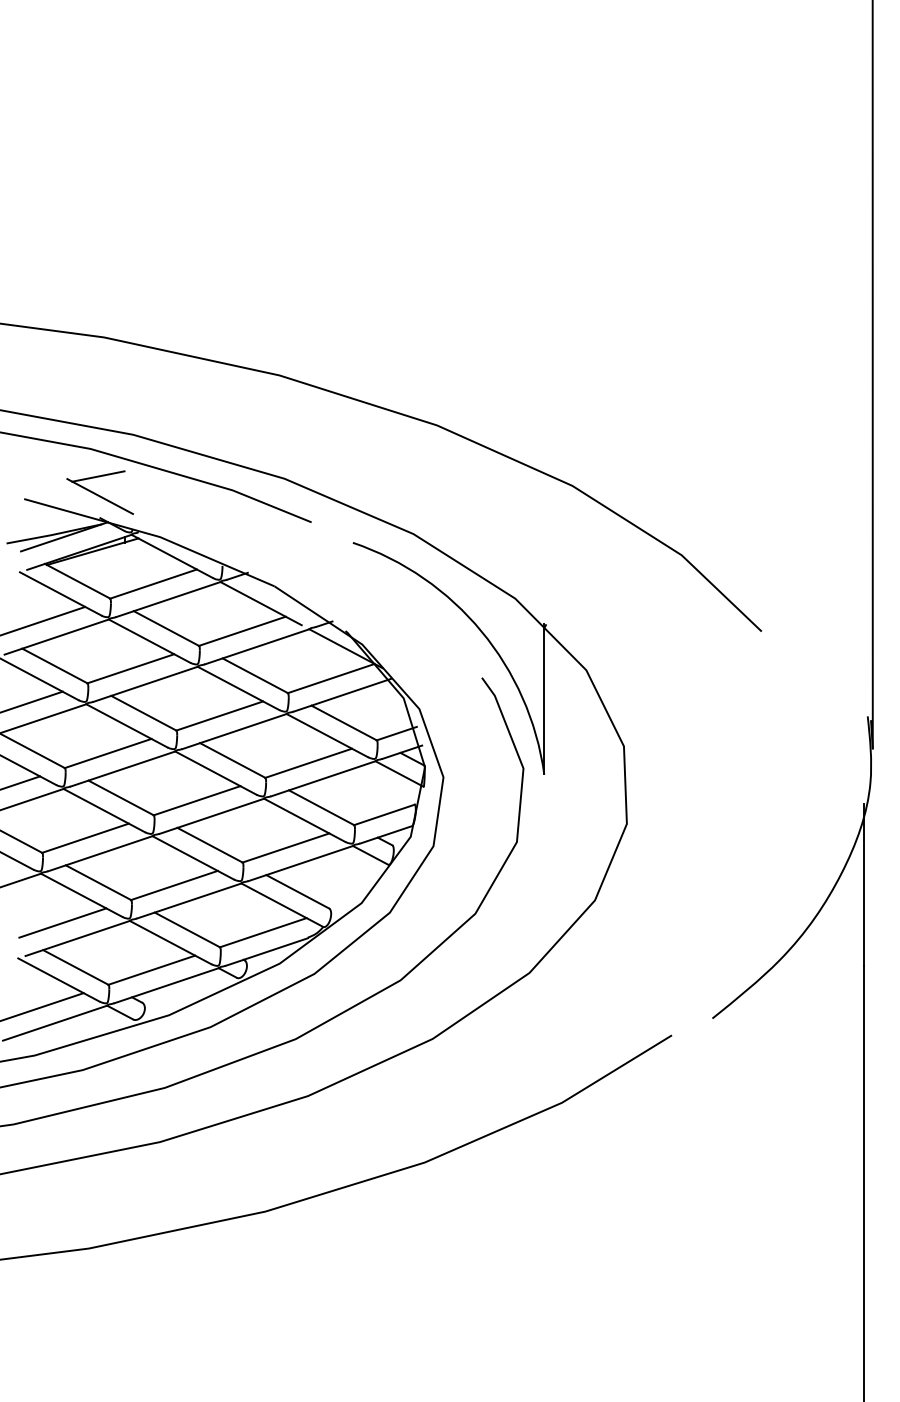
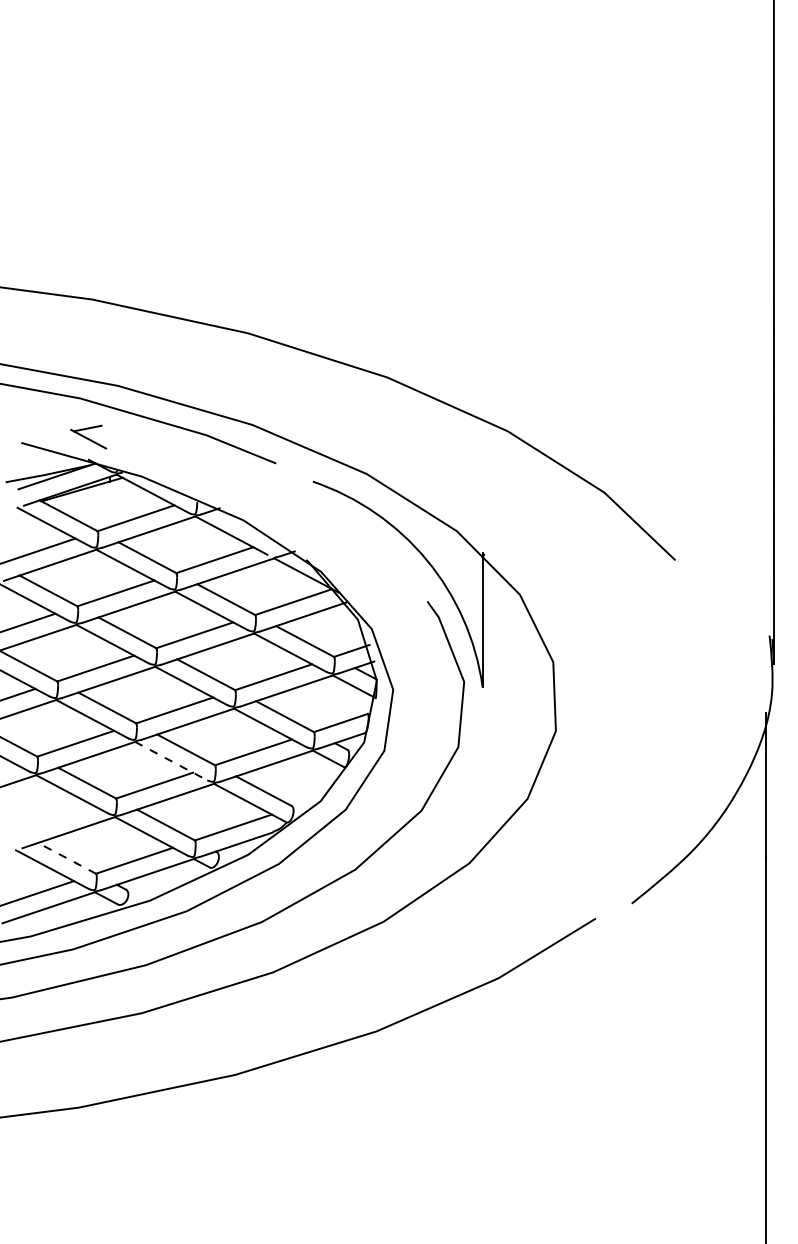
part: (99, 492) -> (88, 437), size x0.6
line: (193, 858) -> (171, 761), solid -> dashed
line: (62, 922) -> (55, 818), removed
line: (75, 967) -> (66, 858), solid -> dashed

